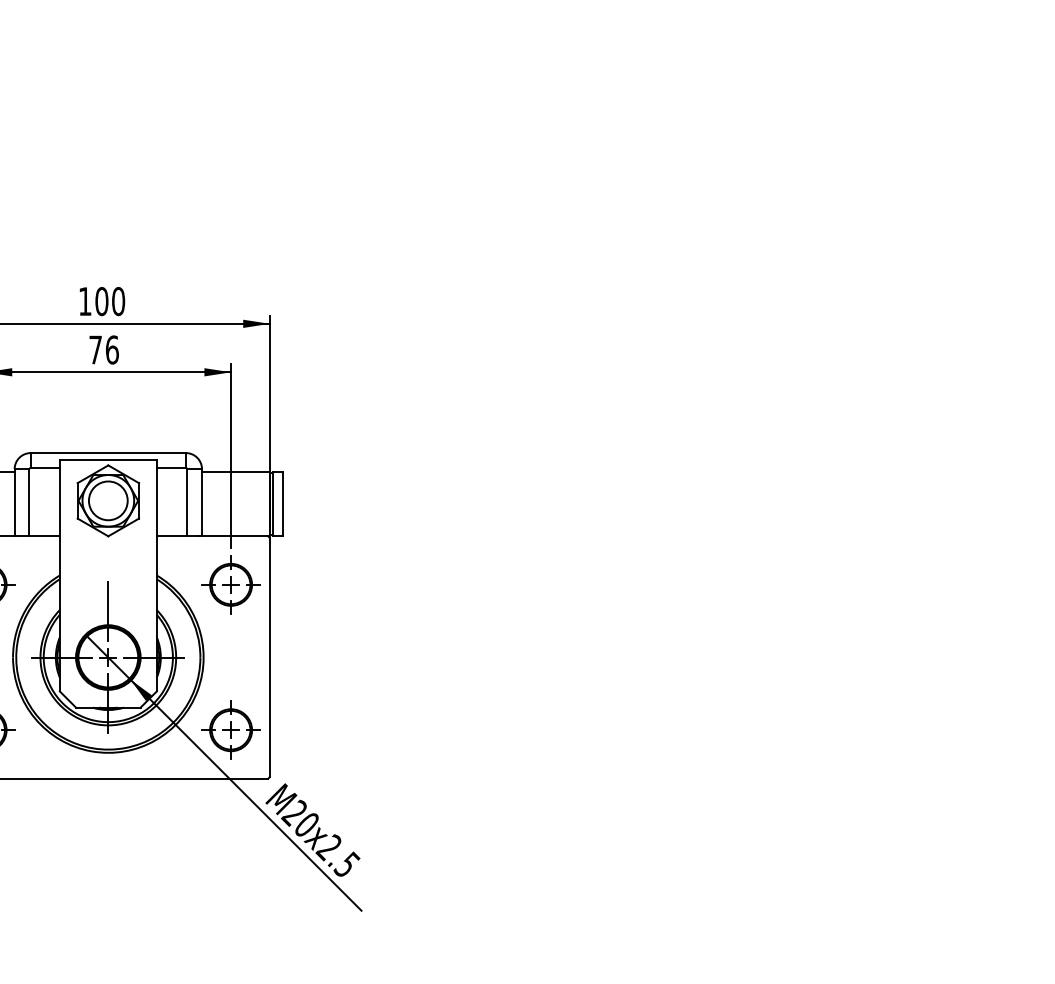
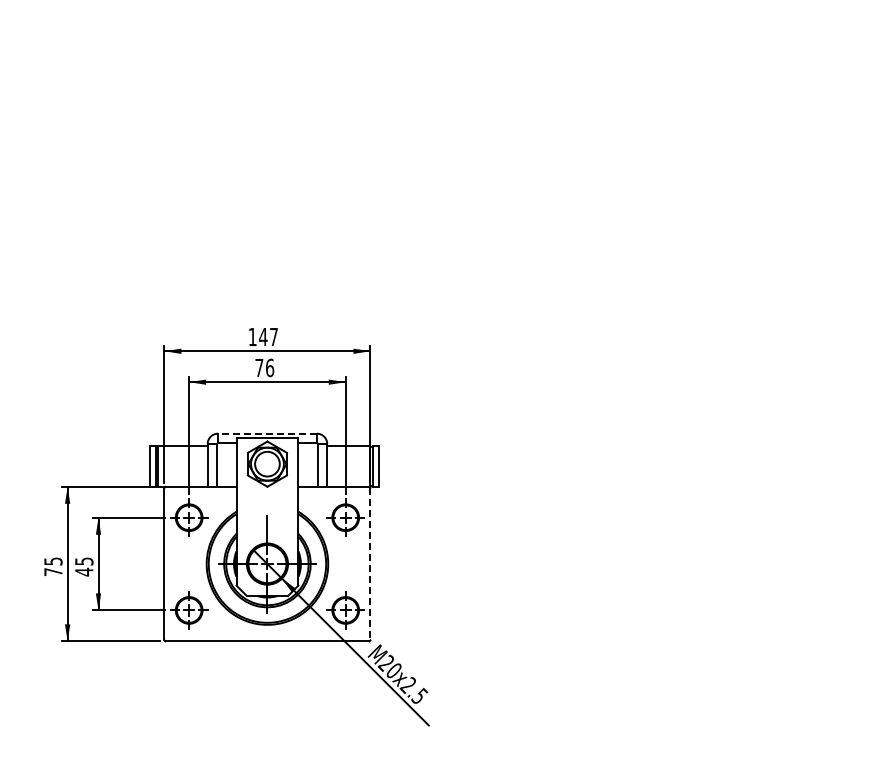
text: (109, 300) -> (268, 336), 100 -> 147
line: (106, 452) -> (266, 433), solid -> dashed
line: (269, 658) -> (370, 564), solid -> dashed

